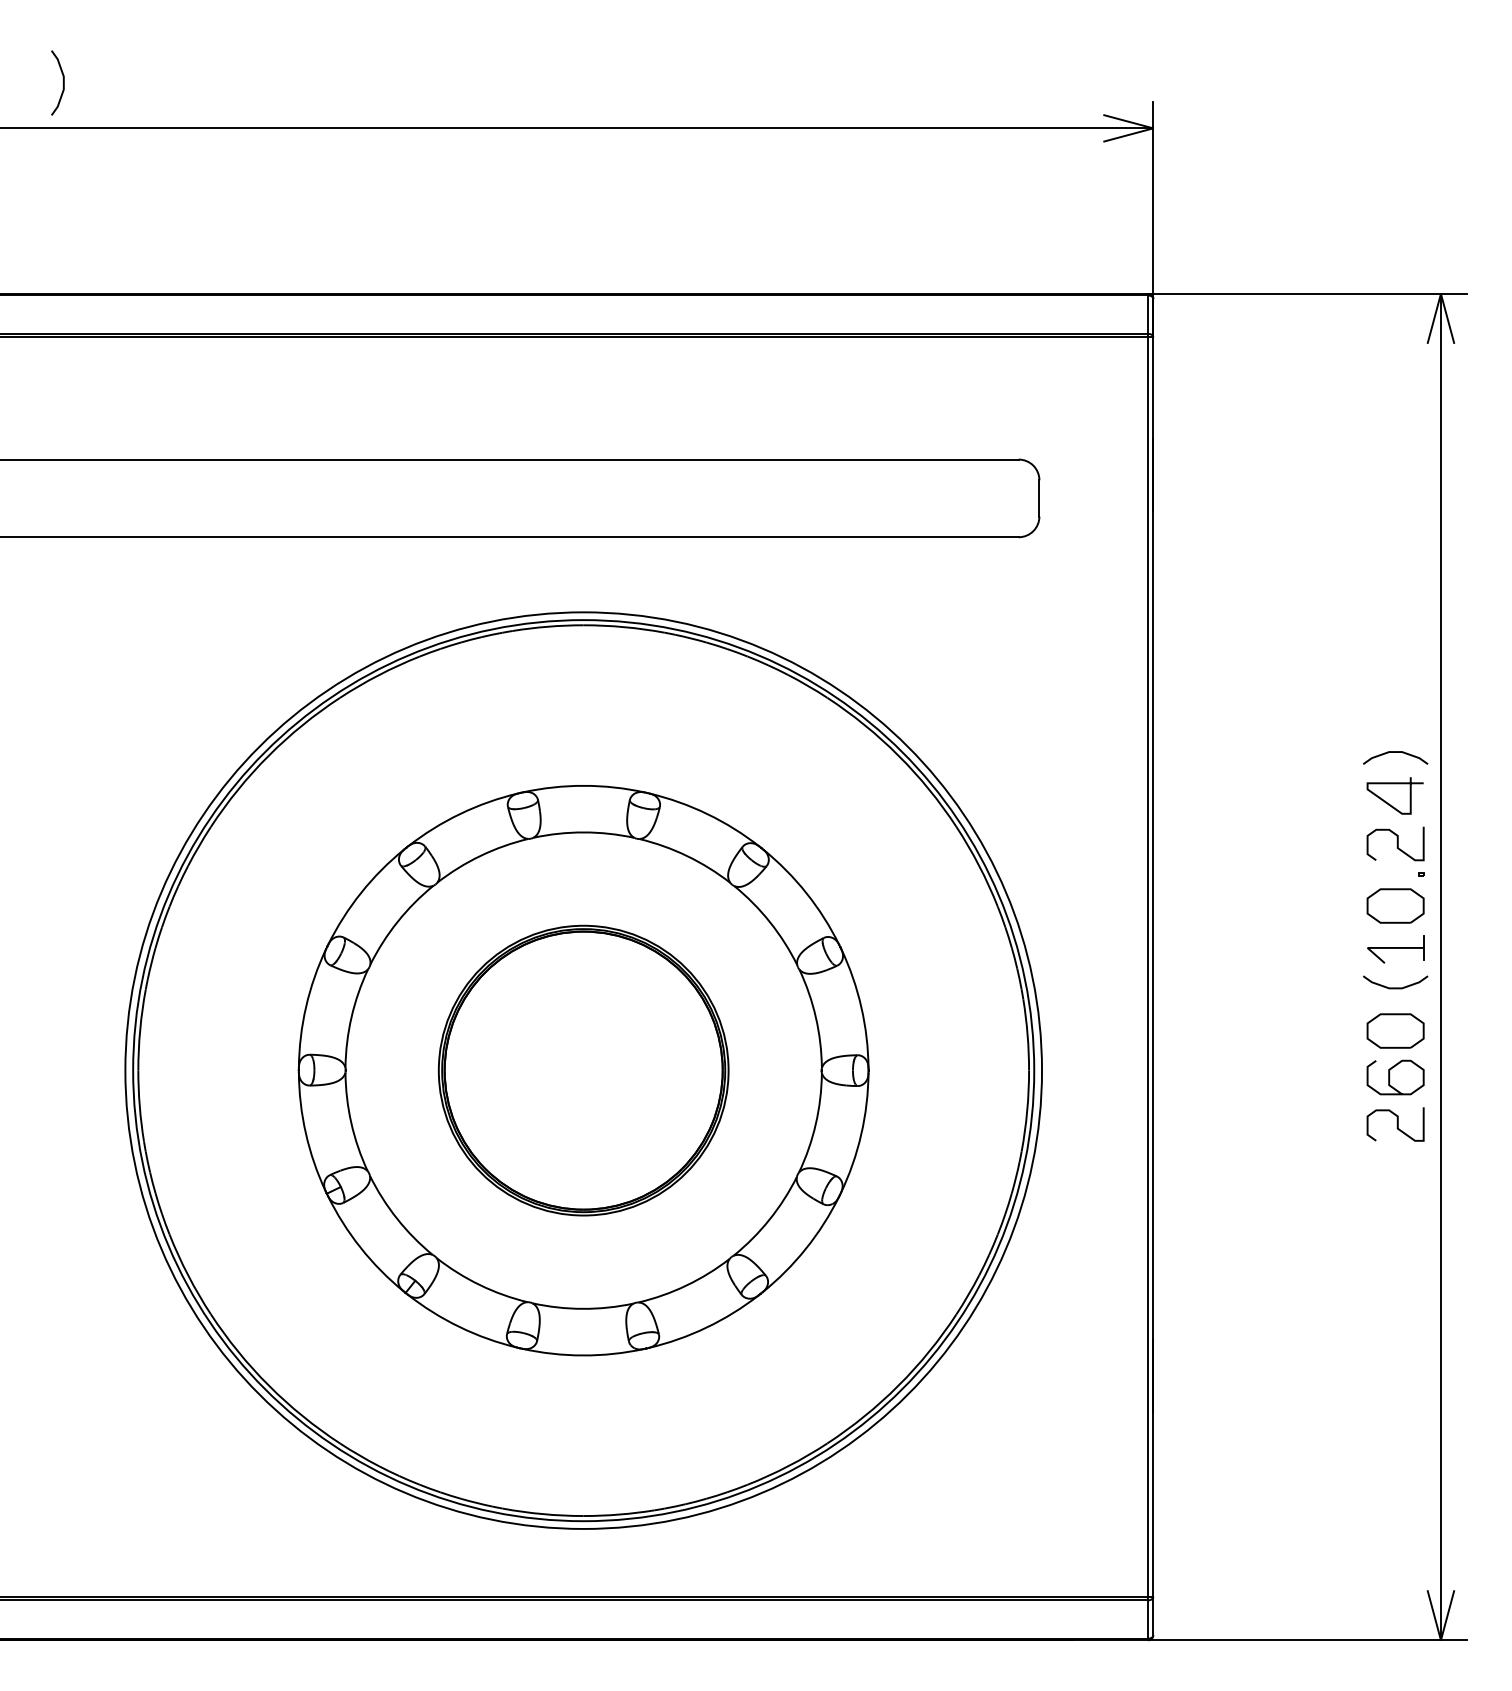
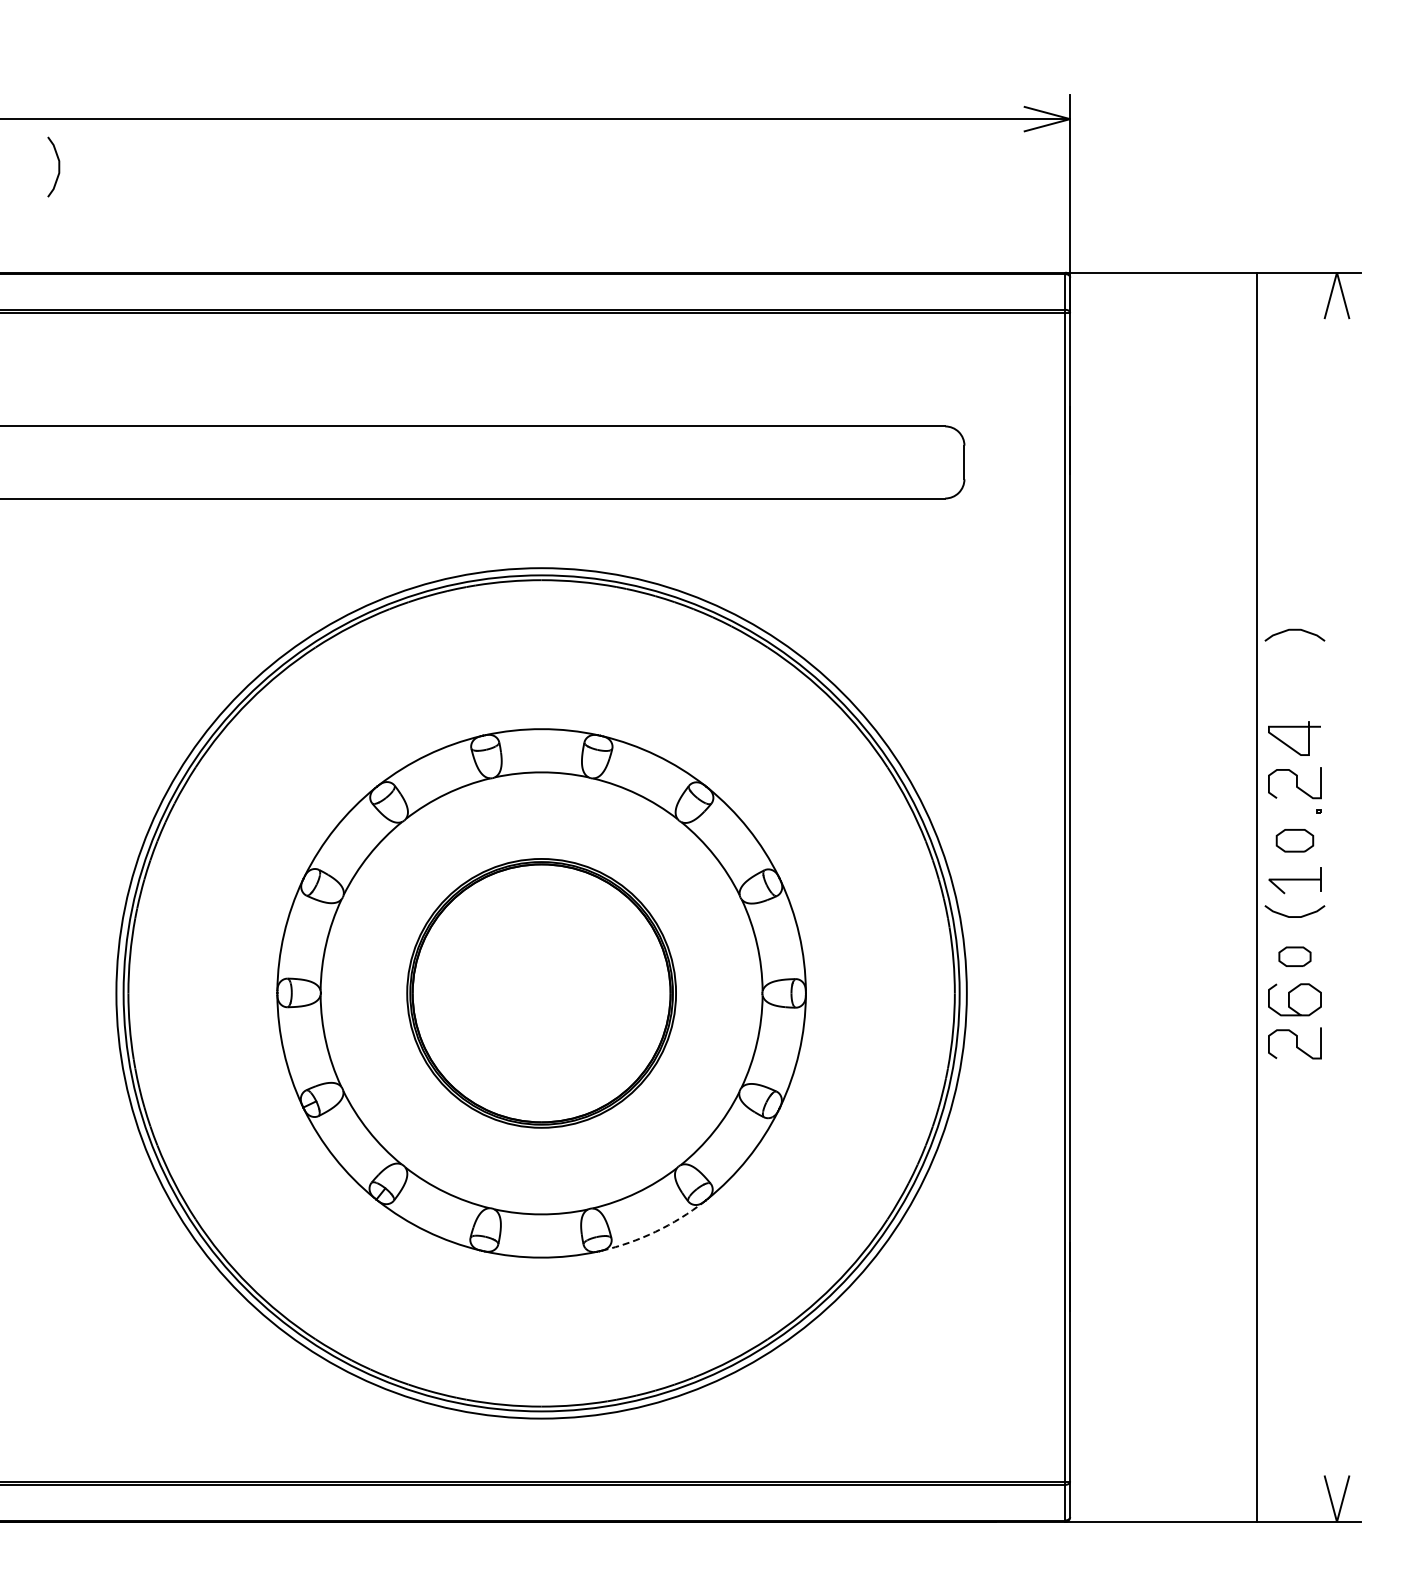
curve: (62, 82) -> (58, 166), moved
curve: (1395, 752) -> (1294, 630), moved
part: (1395, 905) -> (1294, 840), size x0.7
line: (1441, 966) -> (1257, 896), moved
part: (1395, 1030) -> (1294, 956), size x0.6
arc: (706, 1327) -> (655, 1231), solid -> dashed

